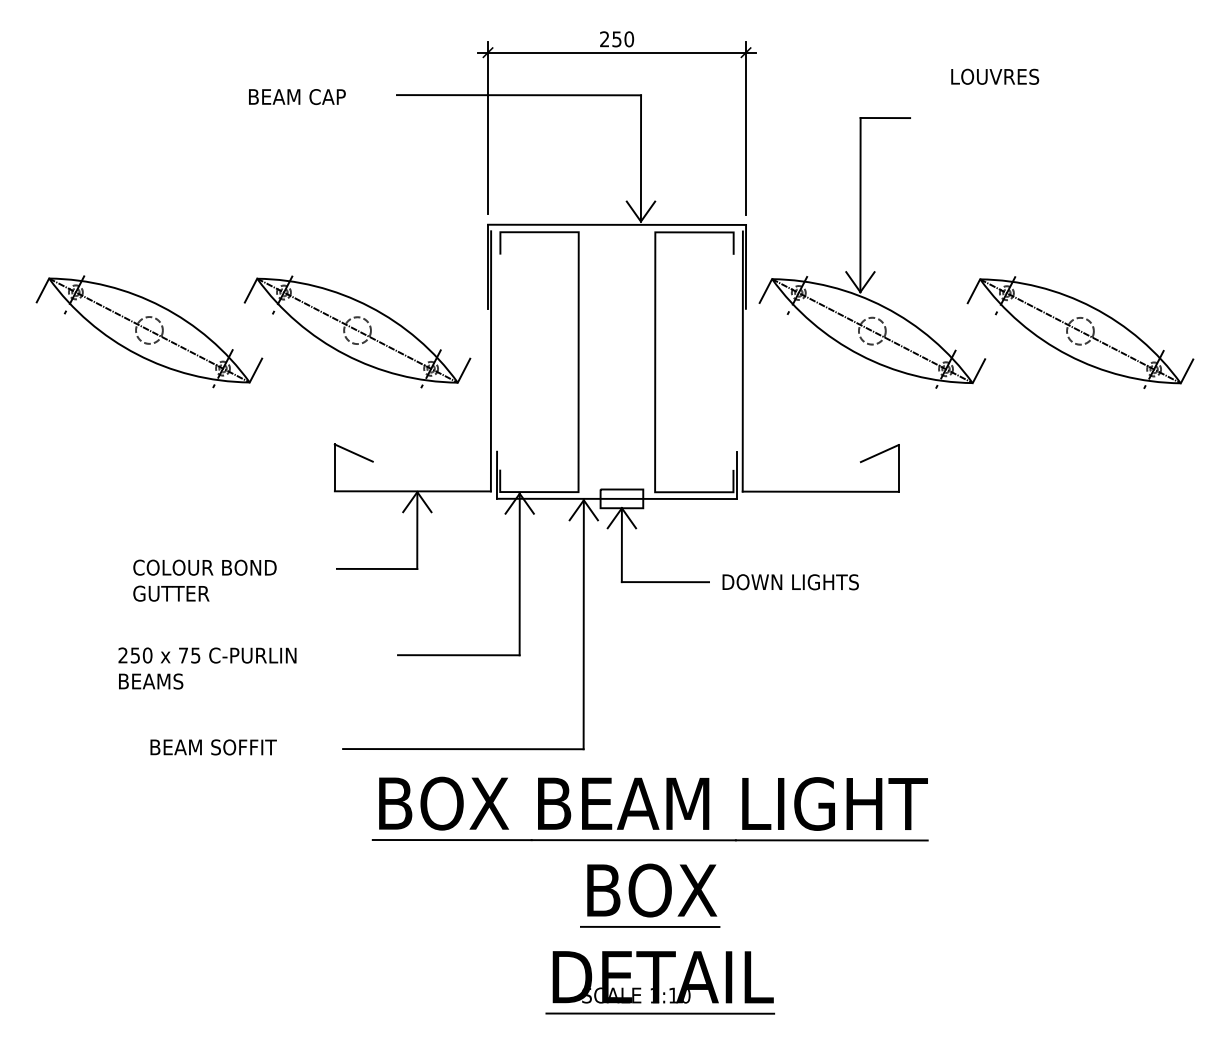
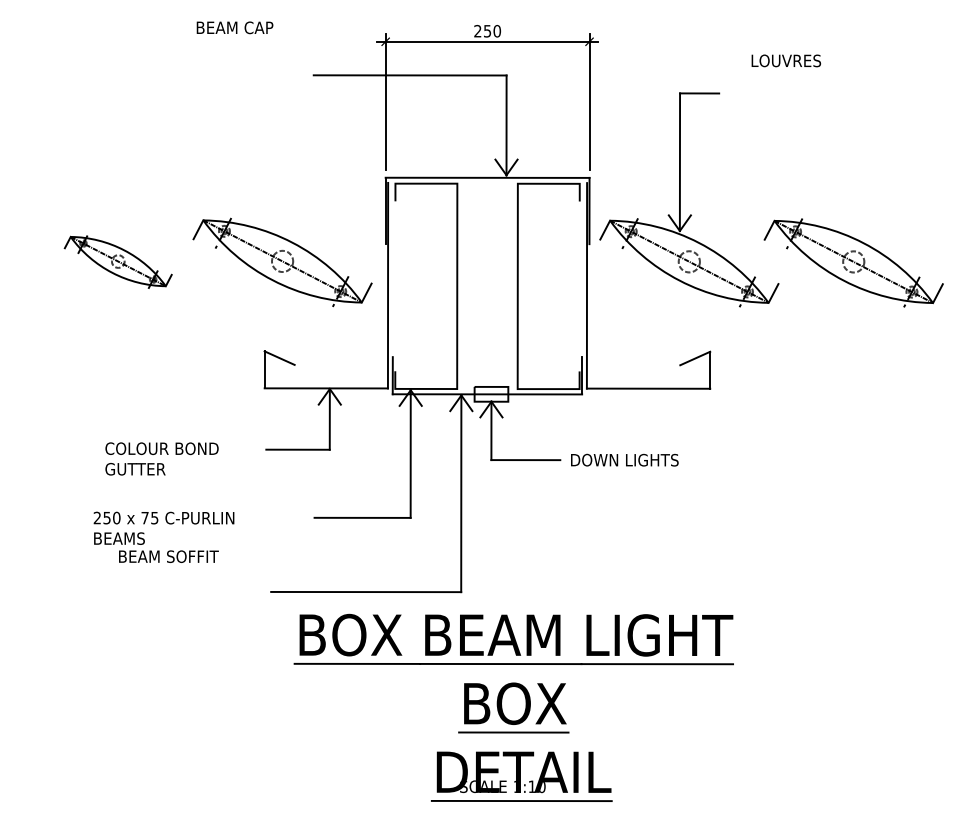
text: (296, 96) -> (234, 27), moved
part: (149, 330) -> (118, 261), size x0.6
text: (213, 747) -> (168, 556), moved

